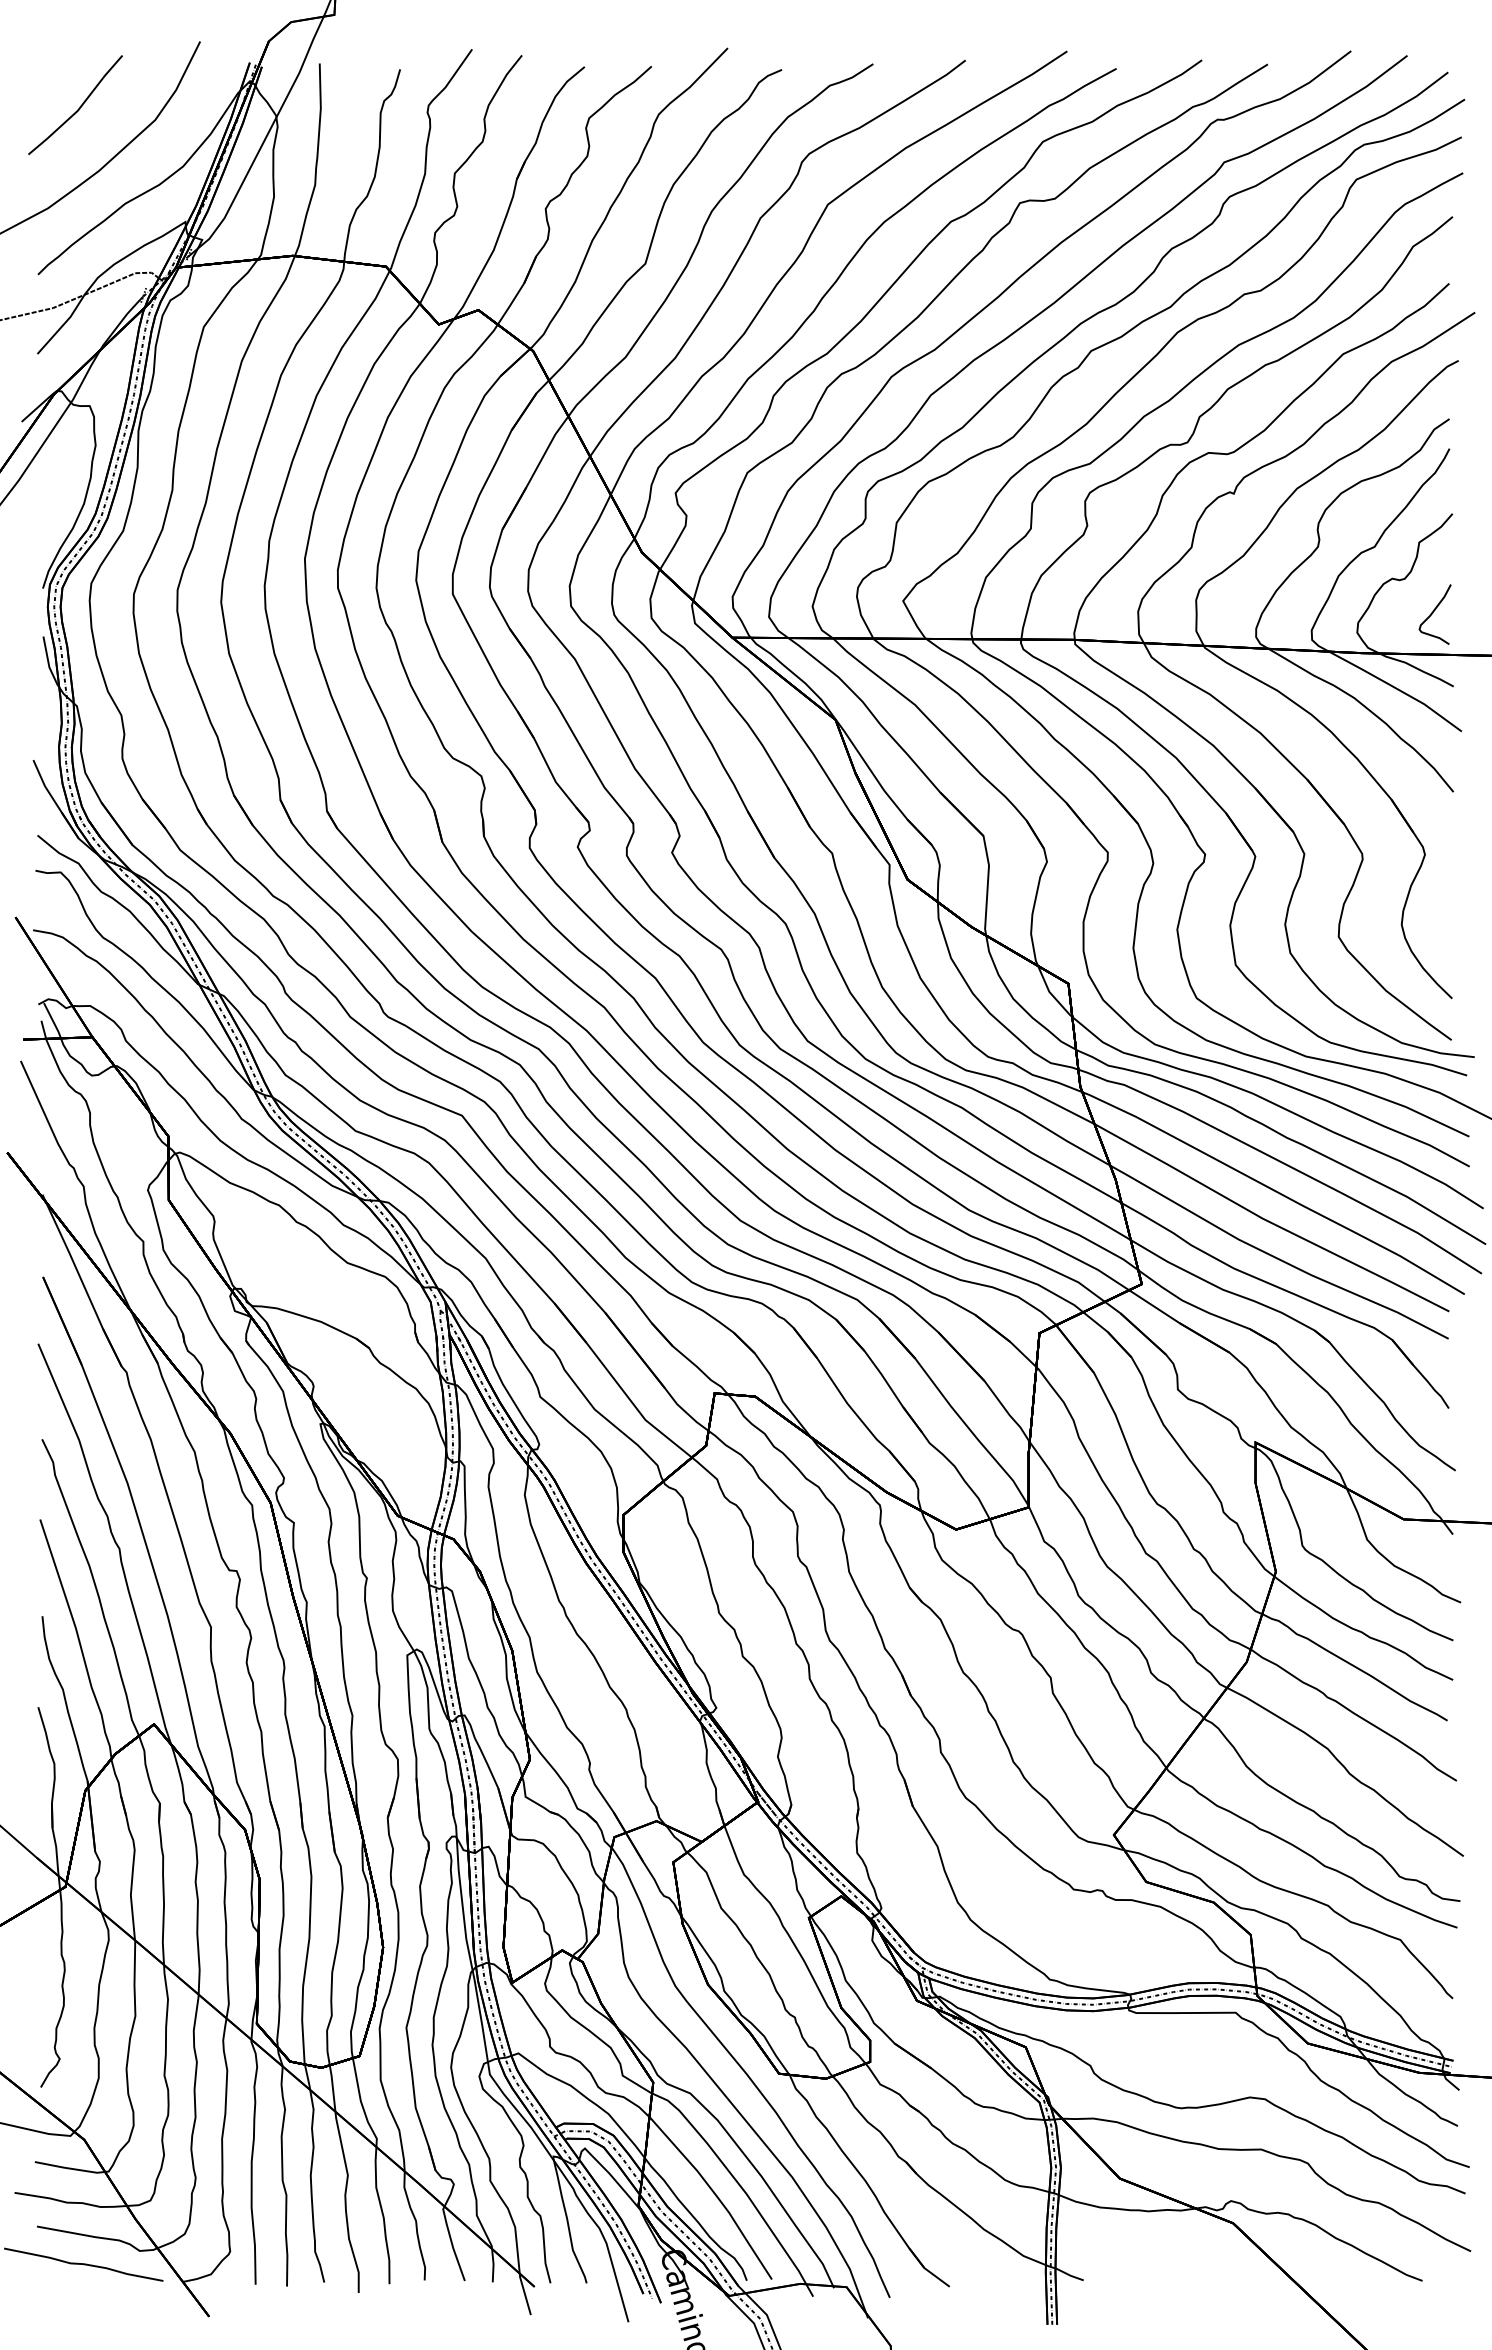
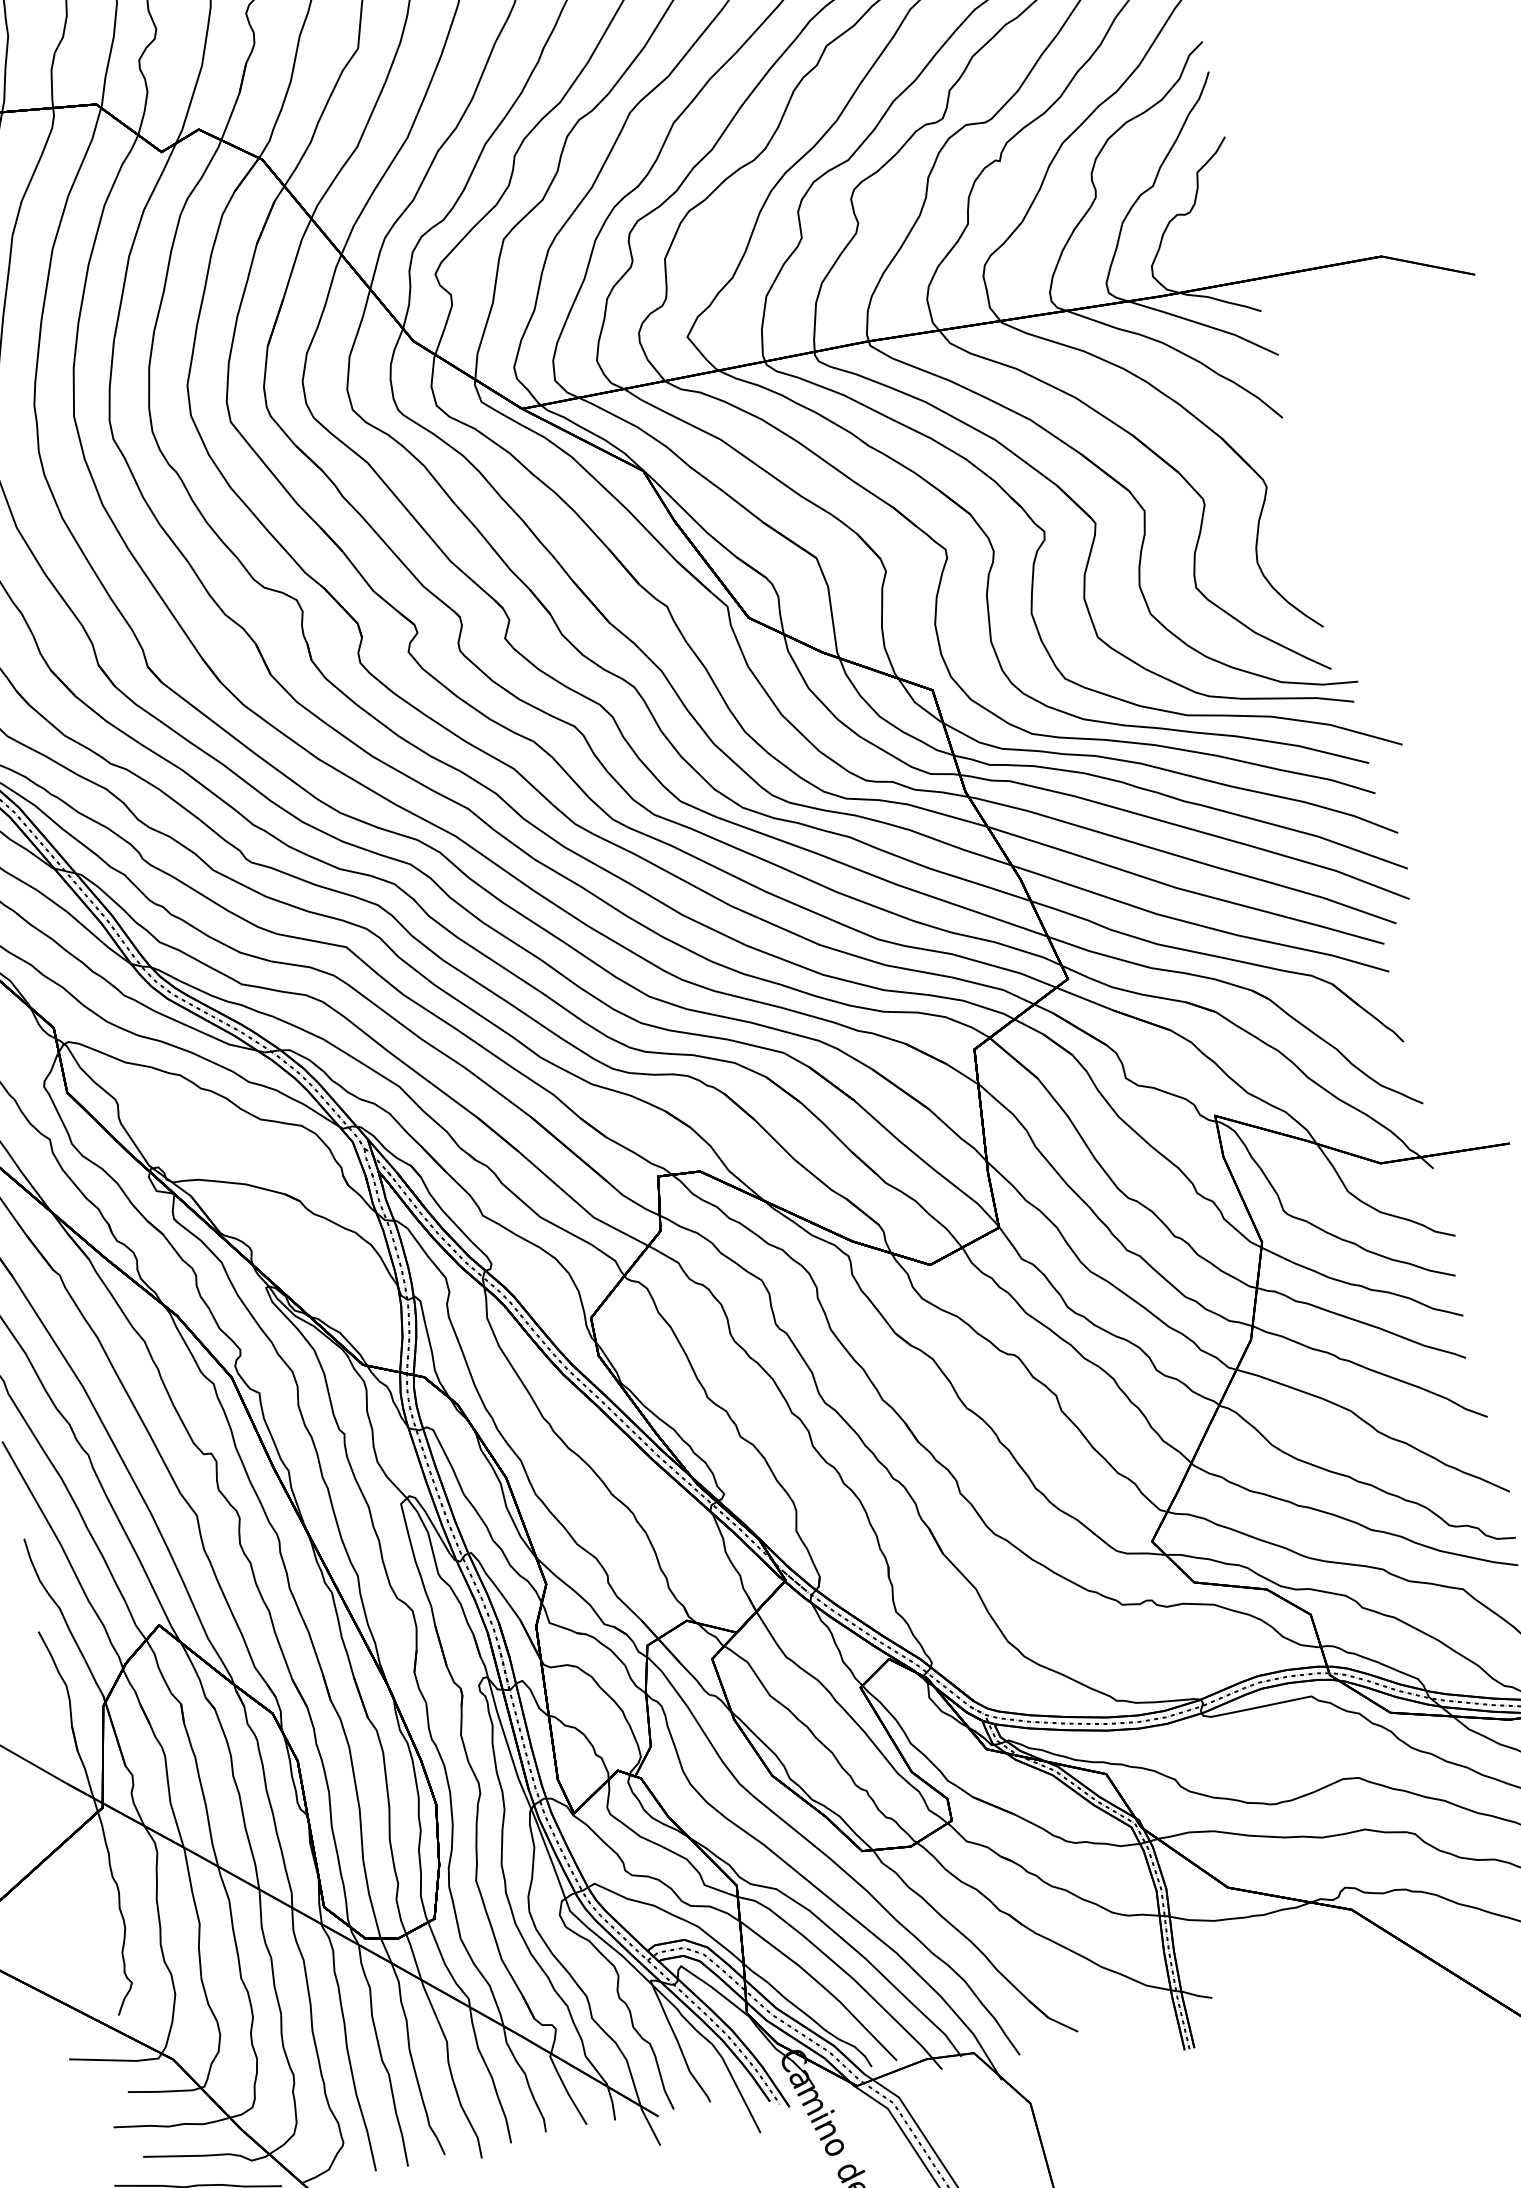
curve: (1433, 613) -> (1226, 241), removed

